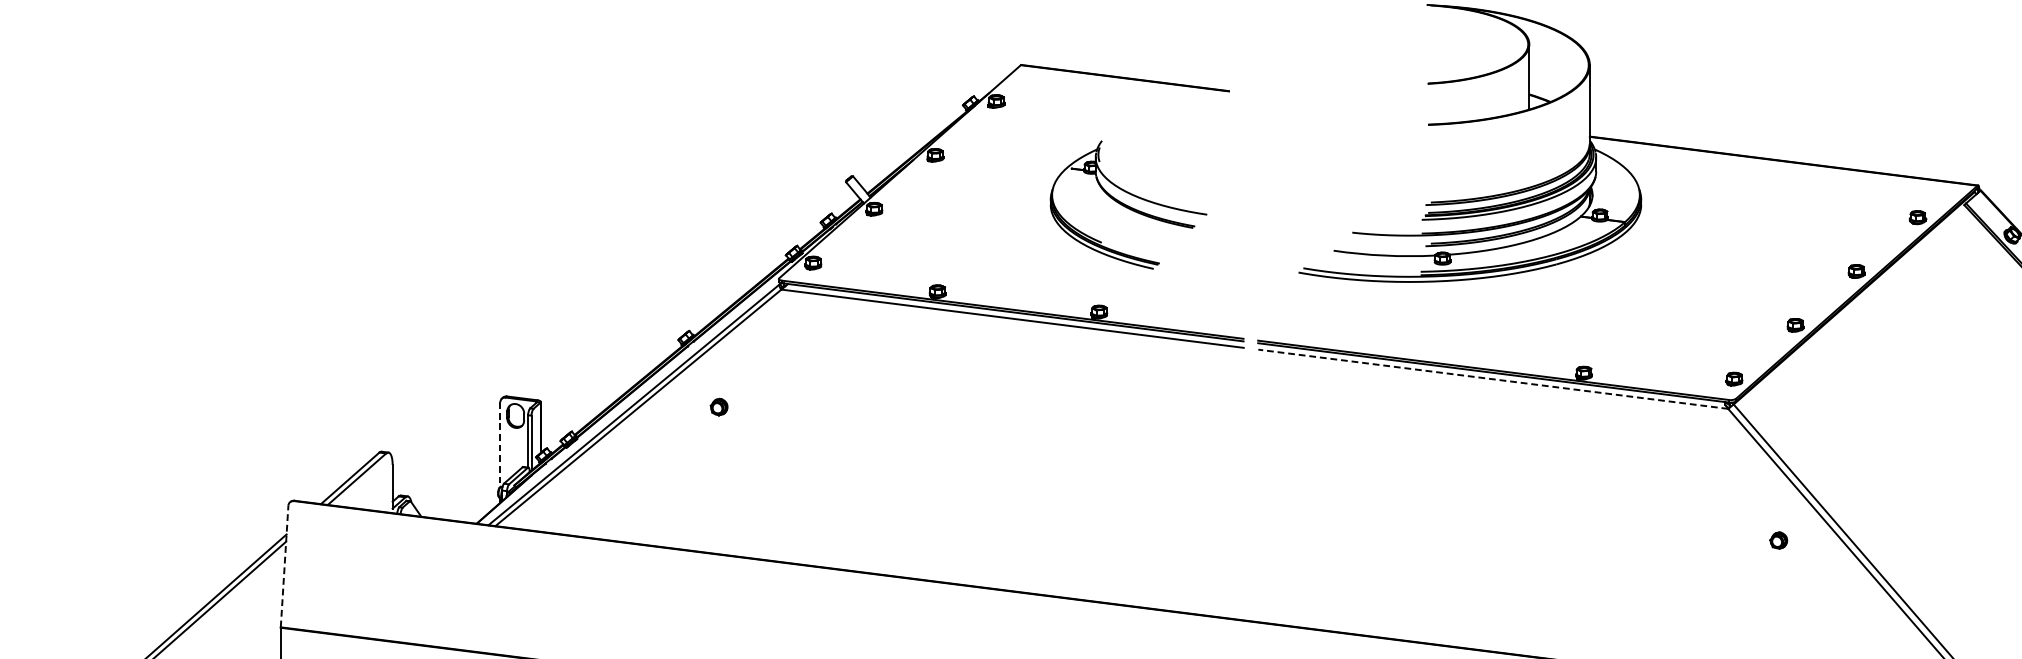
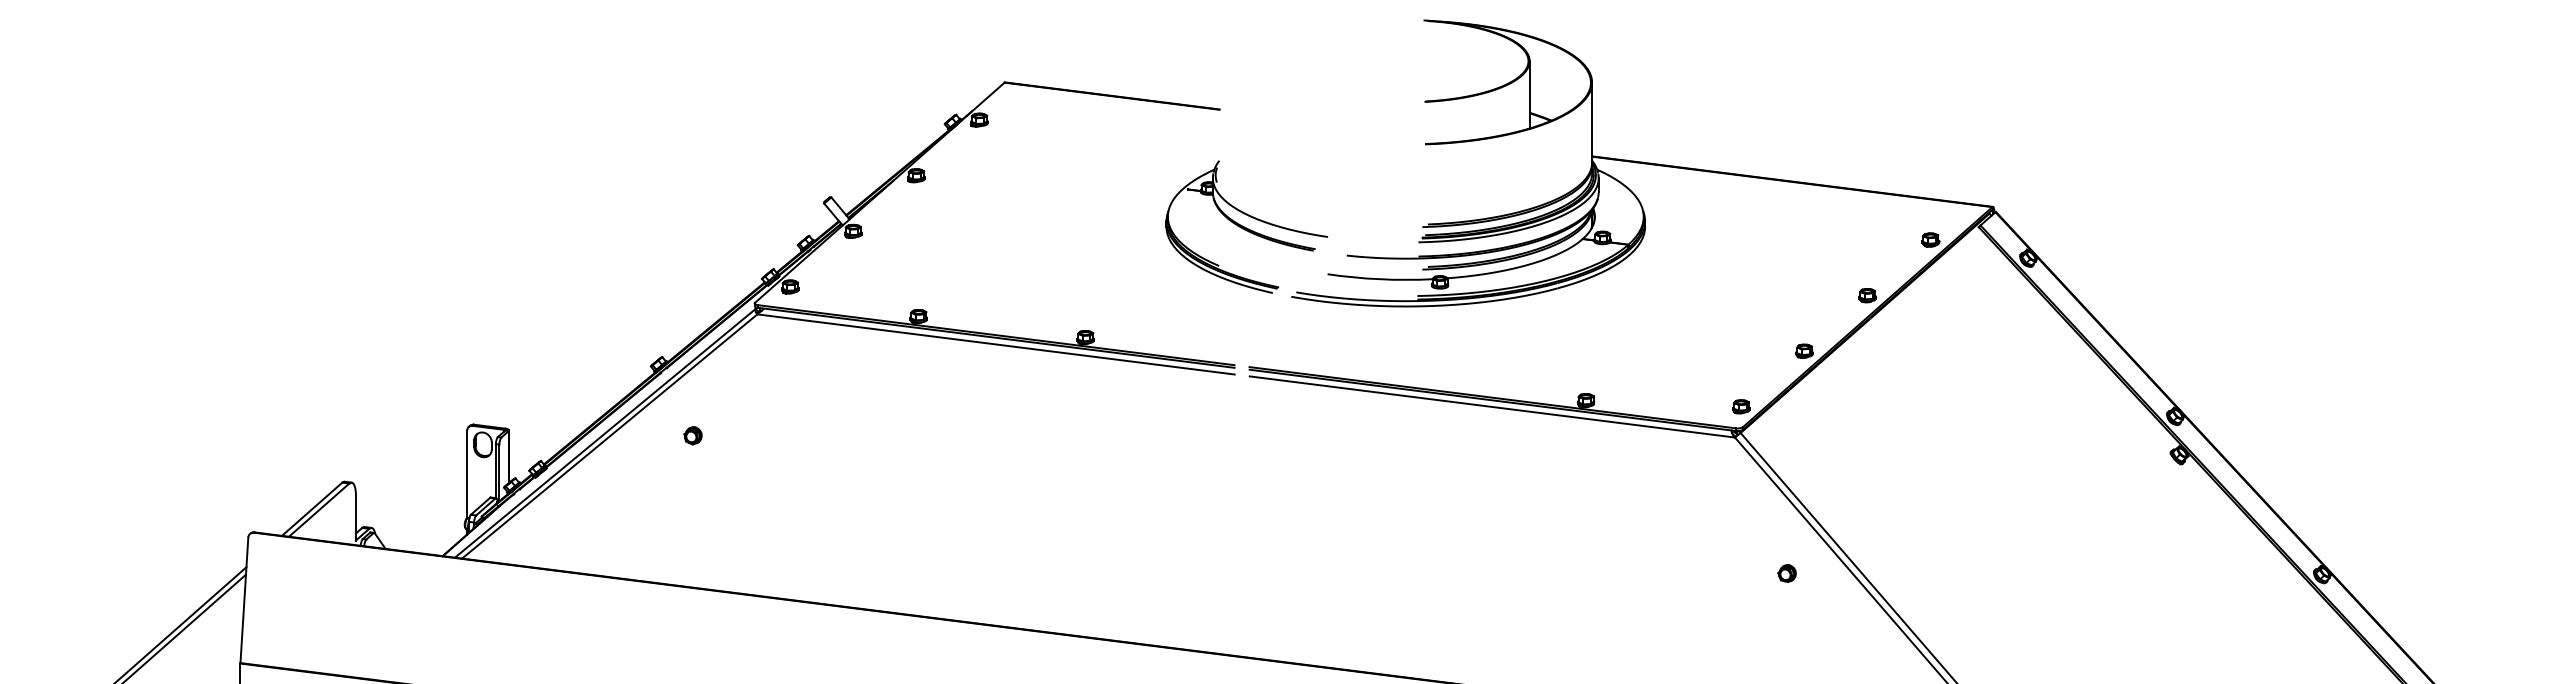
part: (1128, 204) -> (1246, 226), moved
line: (1493, 378) -> (1492, 406), dashed -> solid
line: (500, 444) -> (467, 474), dashed -> solid
line: (284, 566) -> (244, 600), dashed -> solid

